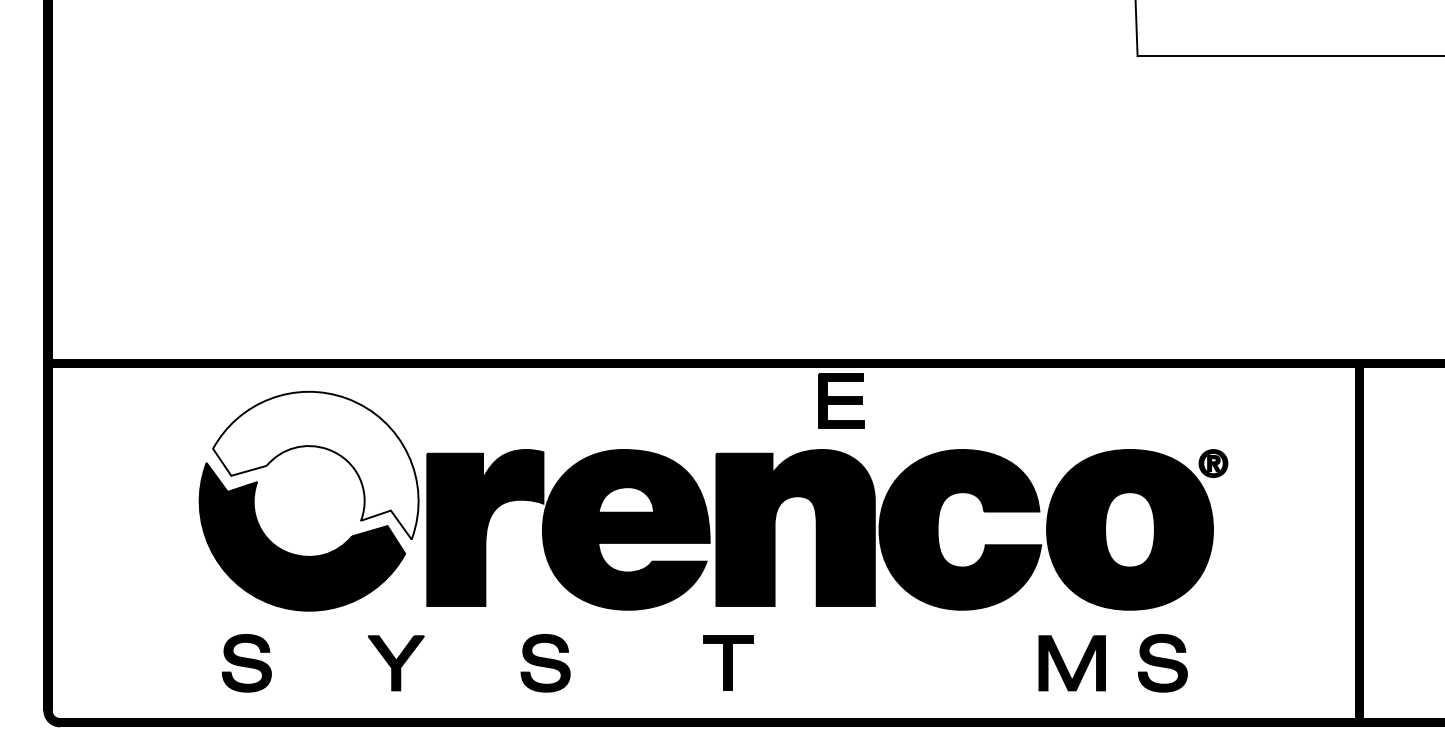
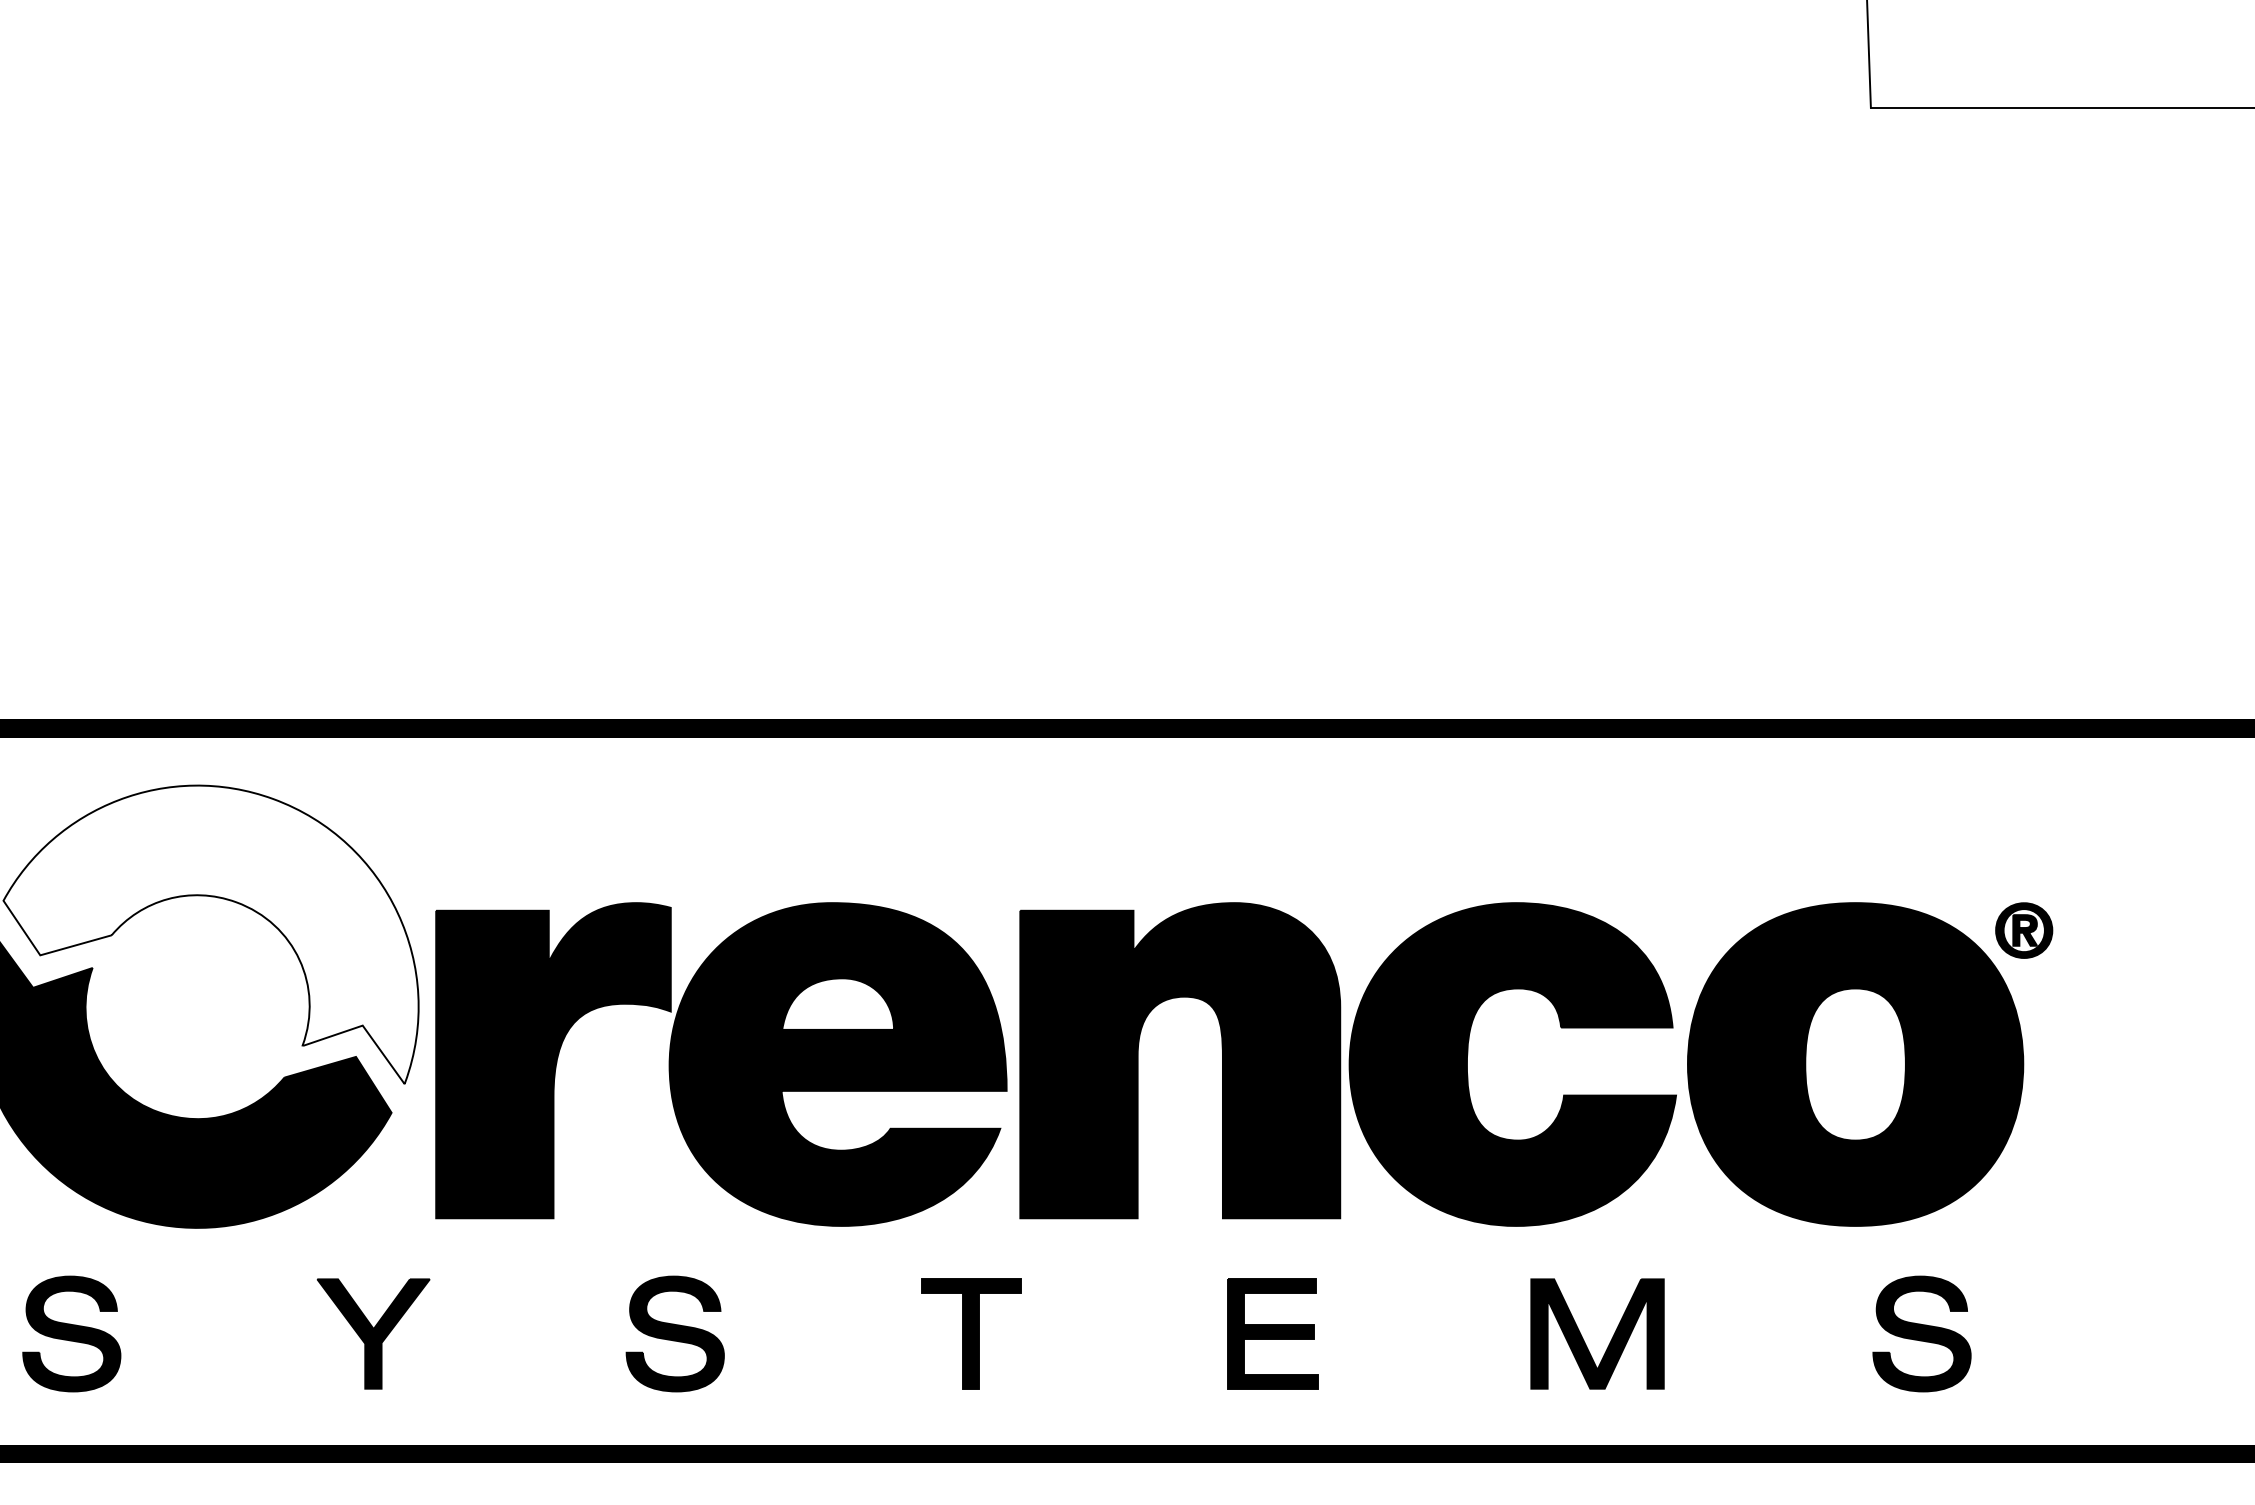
part: (841, 400) -> (1272, 1332), moved
part: (728, 662) -> (971, 1332), moved
part: (1071, 663) -> (1596, 1334), moved

